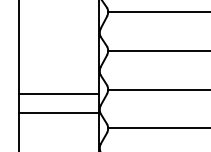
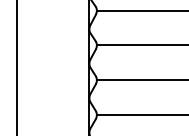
line: (58, 93) -> (52, 83), removed
line: (58, 113) -> (52, 101), removed

